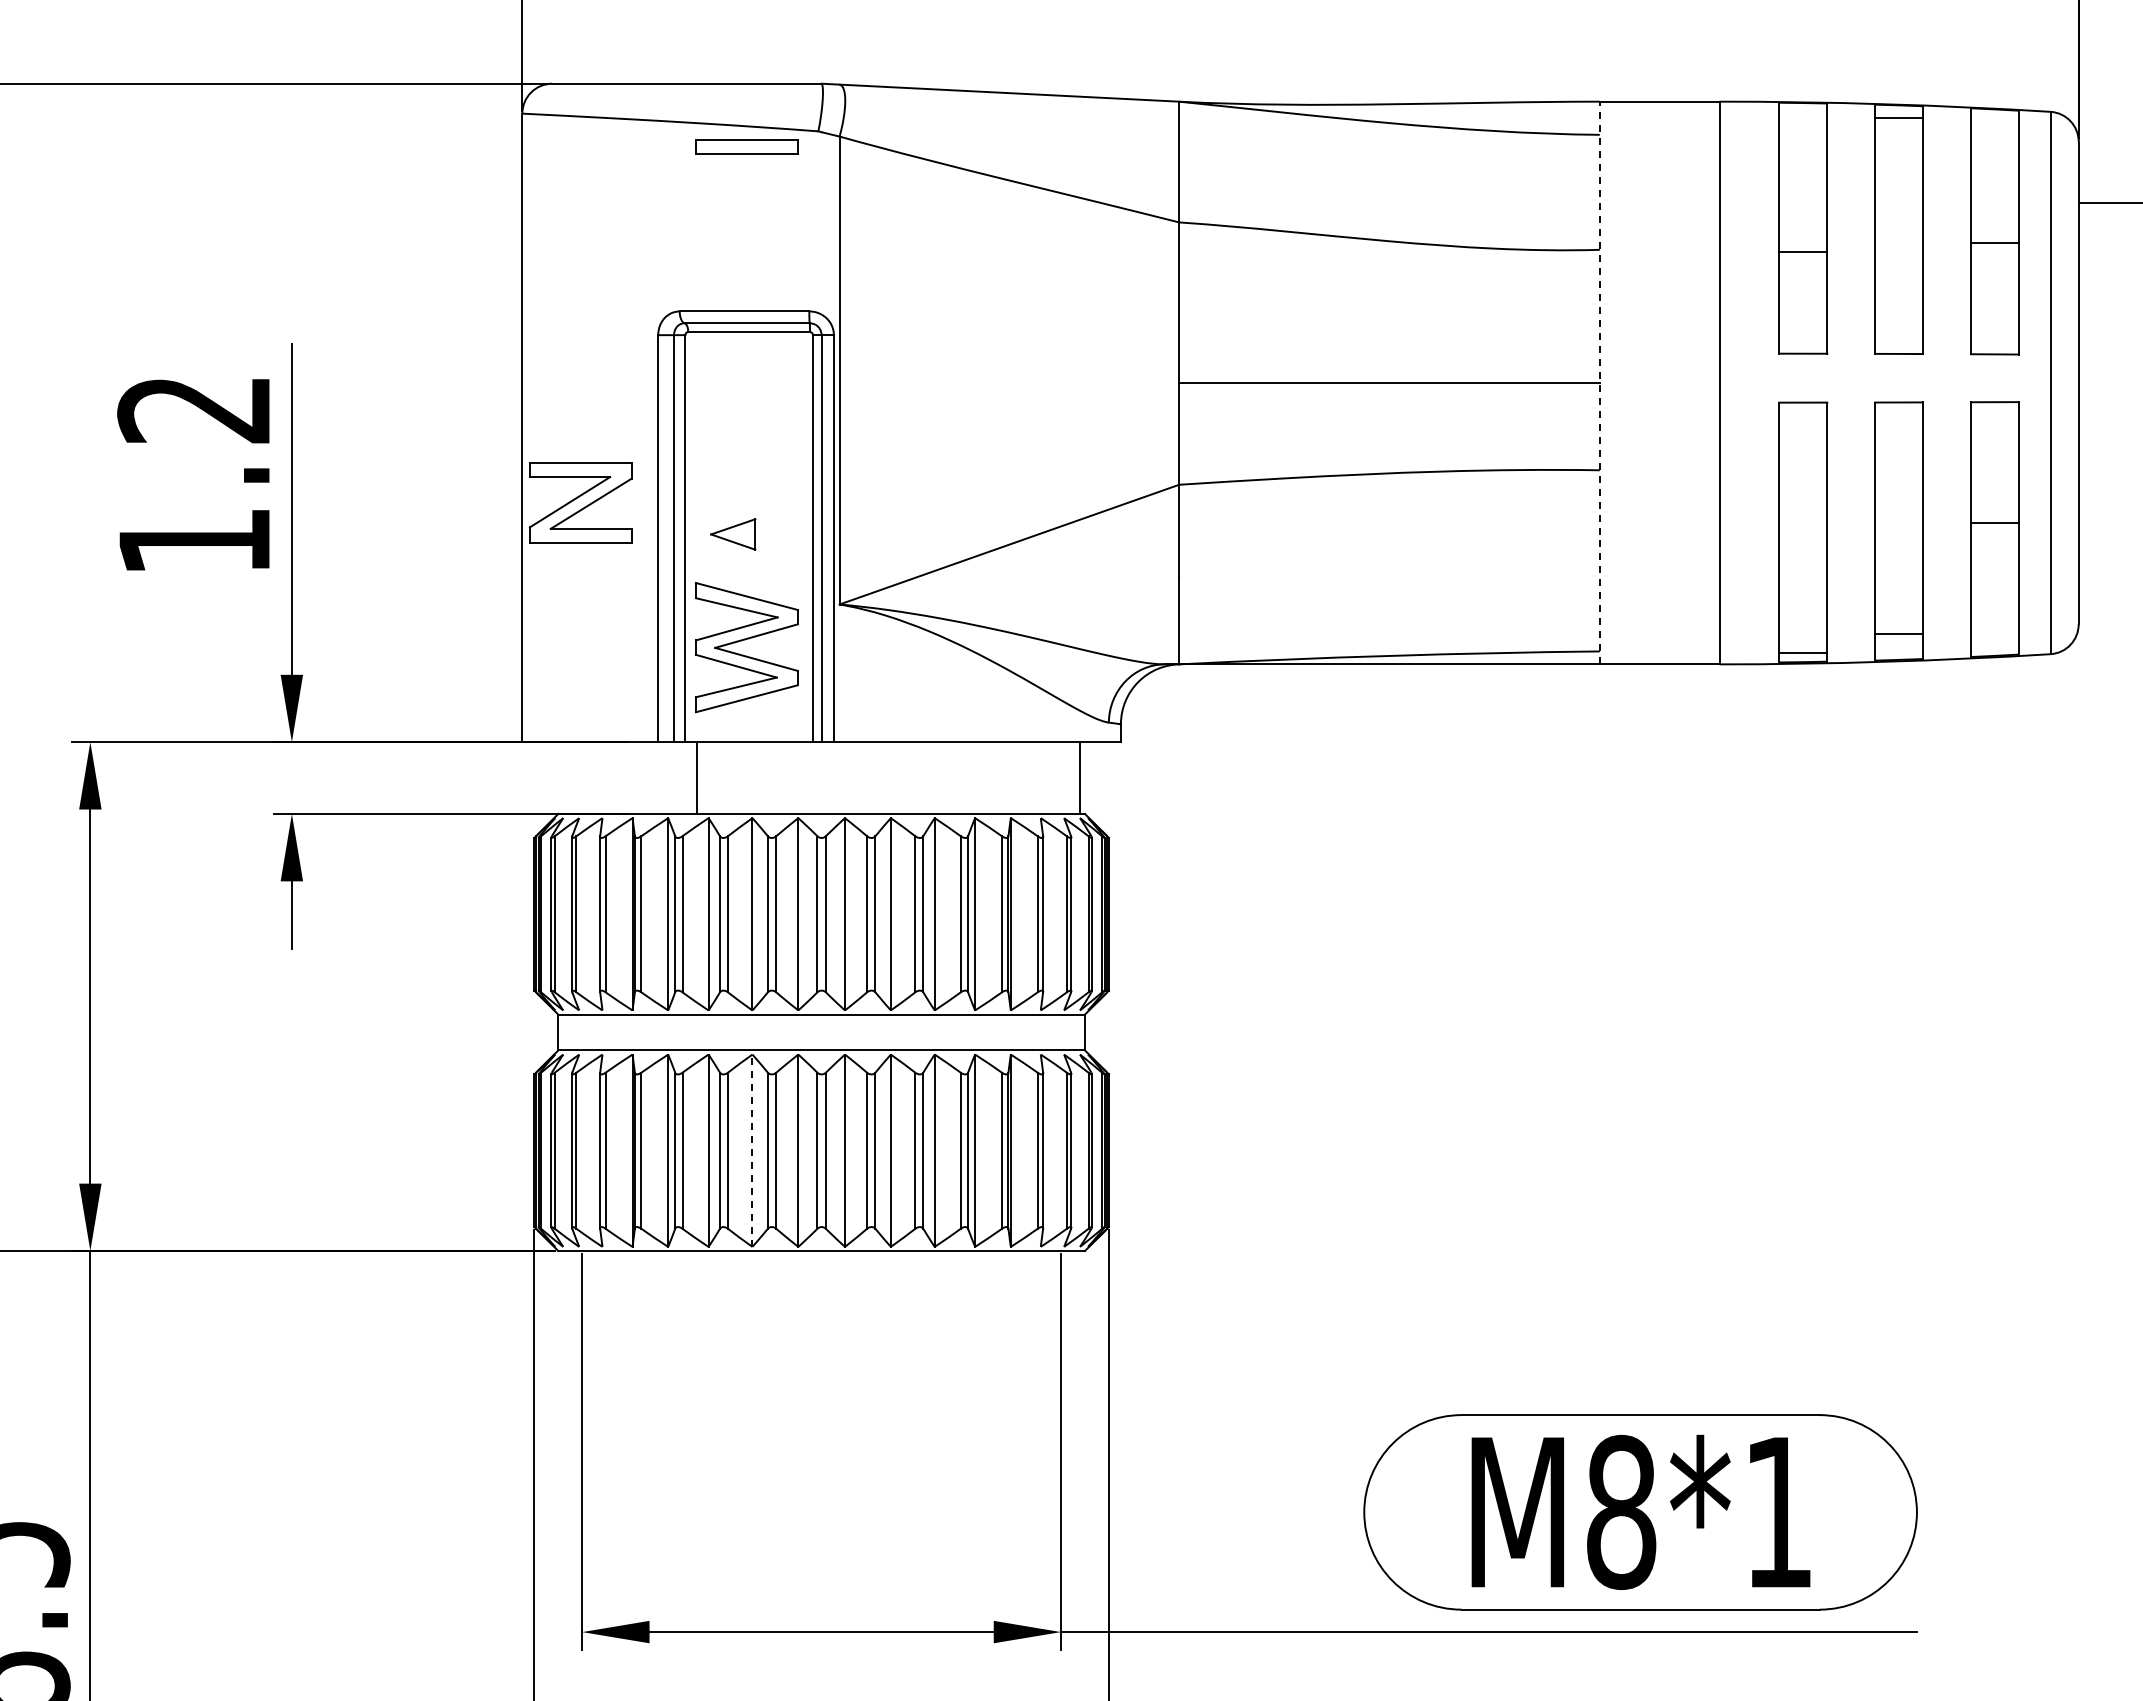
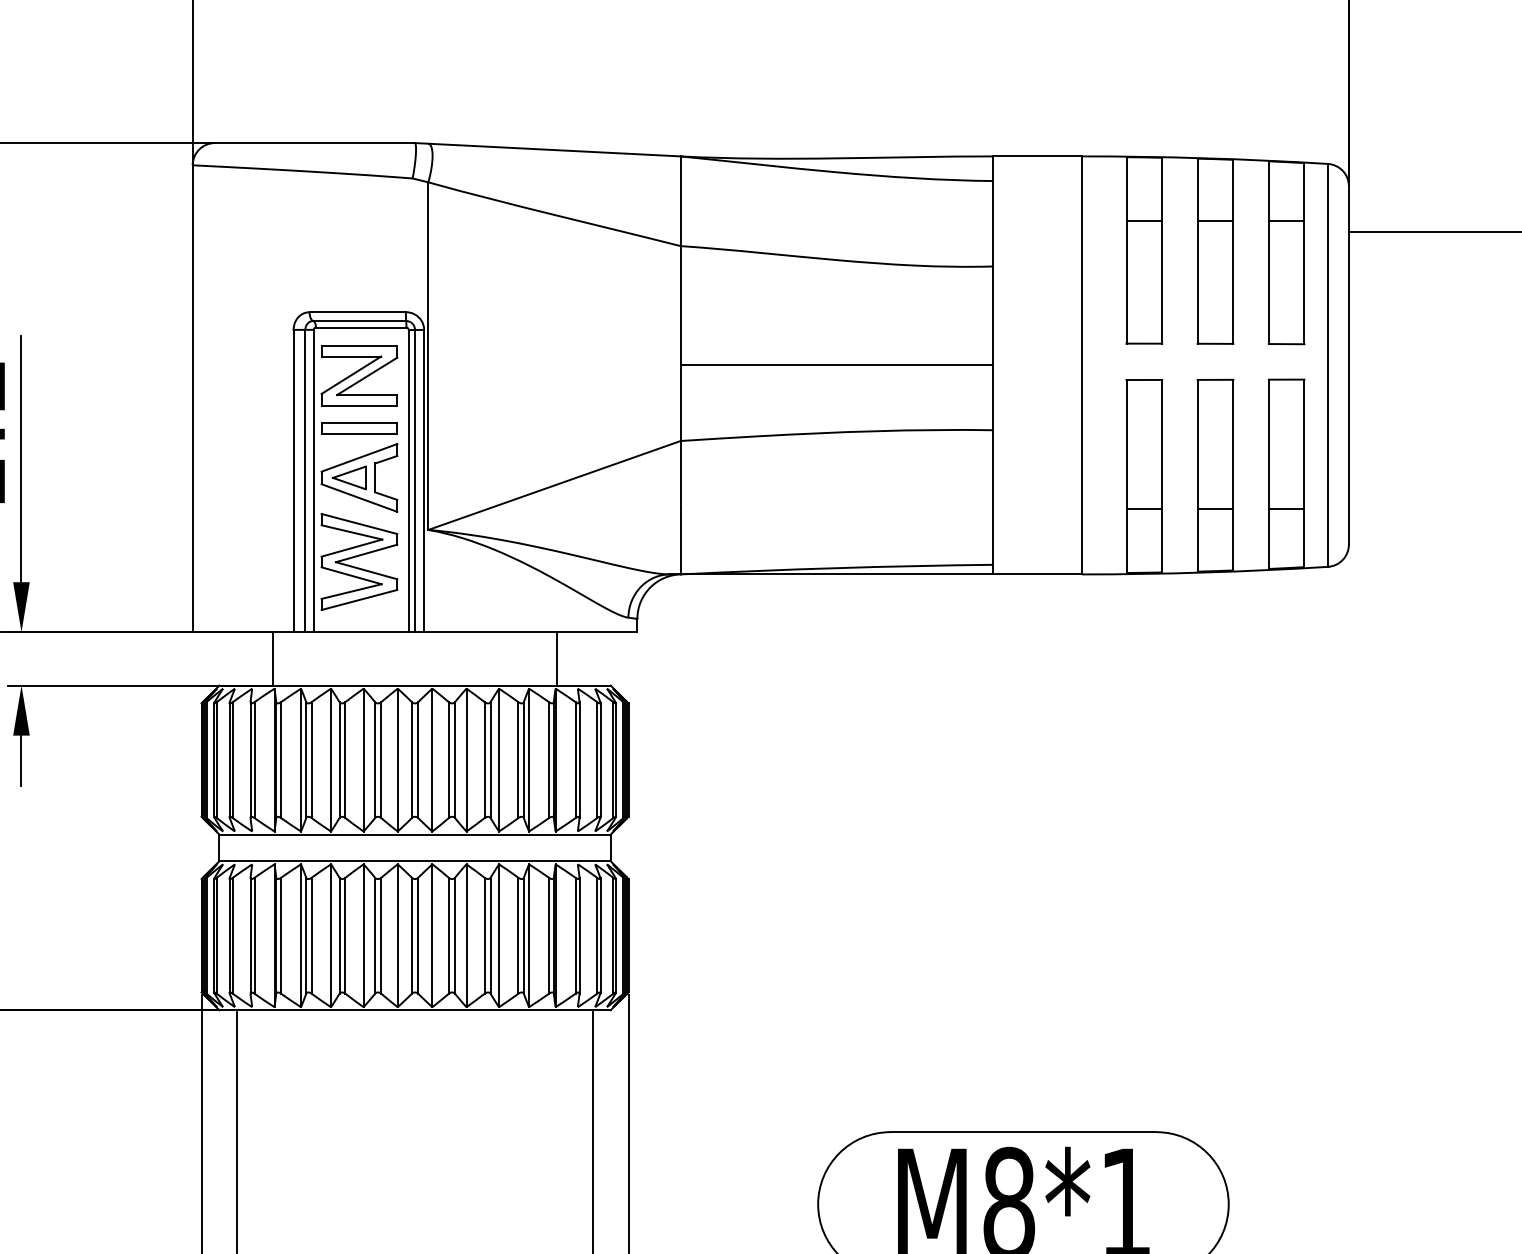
line: (1899, 117) -> (1215, 220), moved
part: (746, 146) -> (359, 428), moved
line: (1994, 242) -> (1286, 220), moved
line: (1803, 251) -> (1144, 220), moved
line: (1599, 382) -> (992, 365), dashed -> solid
part: (580, 502) -> (359, 375), moved
line: (1994, 522) -> (1286, 509), moved
part: (746, 533) -> (359, 477), added
line: (1899, 633) -> (1215, 509), moved
line: (1803, 652) -> (1144, 509), moved
line: (697, 778) -> (273, 659), moved
line: (1080, 778) -> (557, 659), moved
line: (752, 1150) -> (363, 935), dashed -> solid

